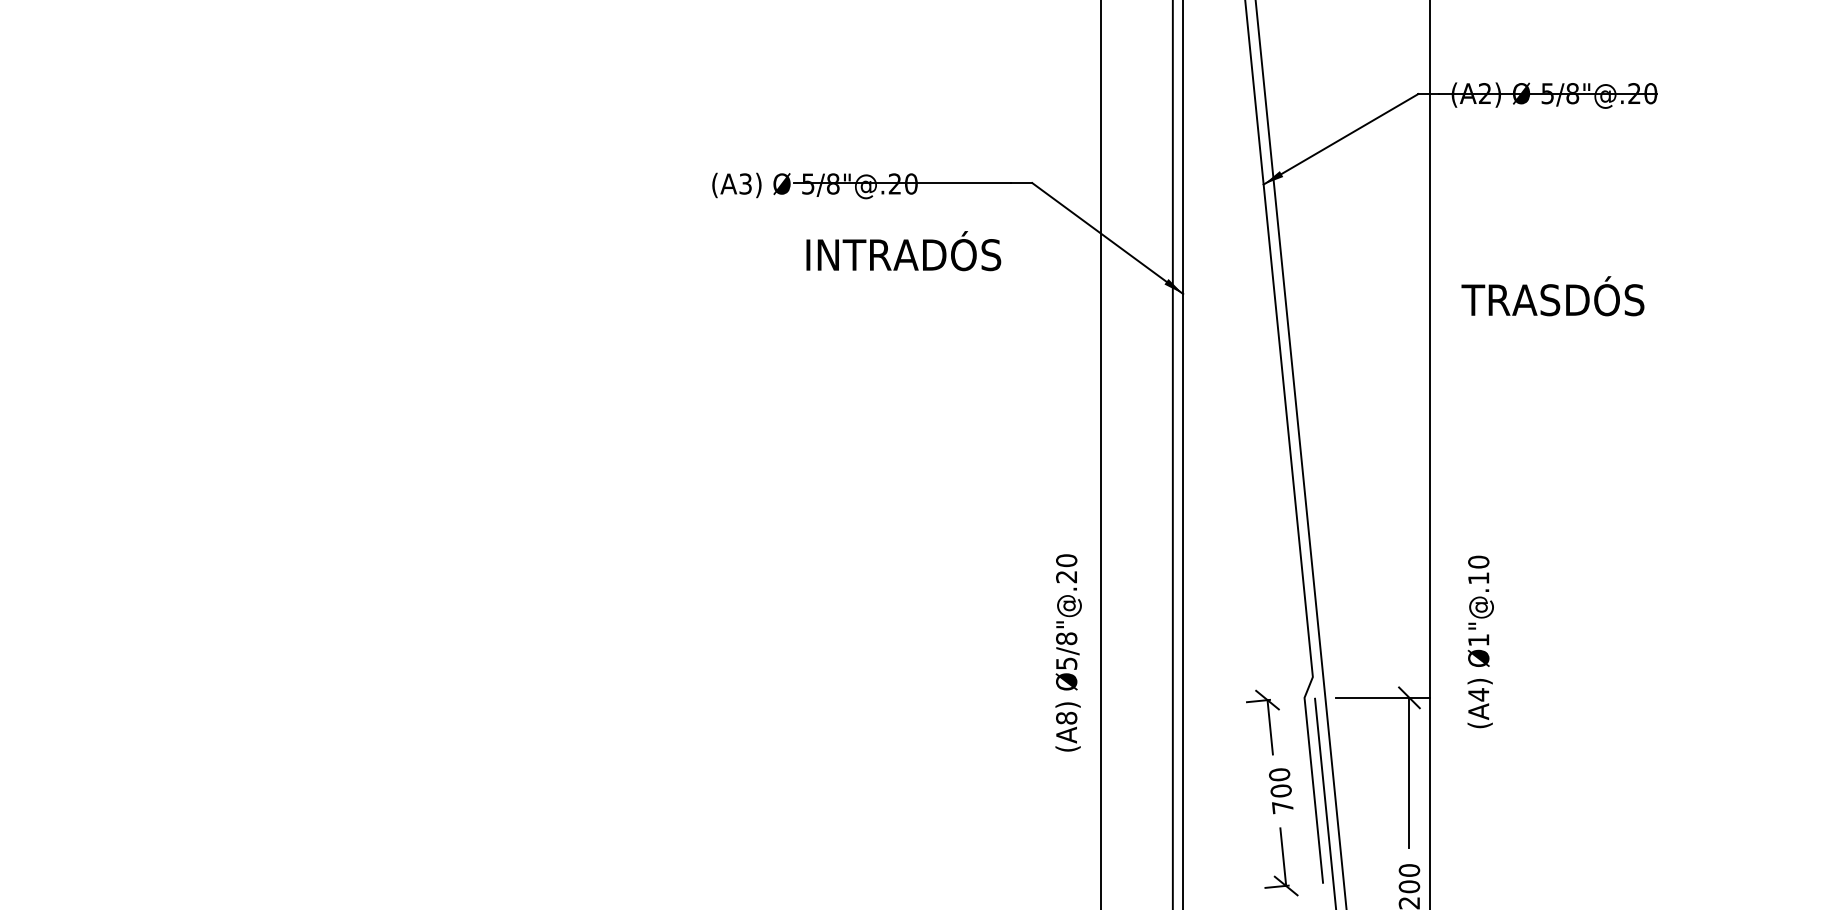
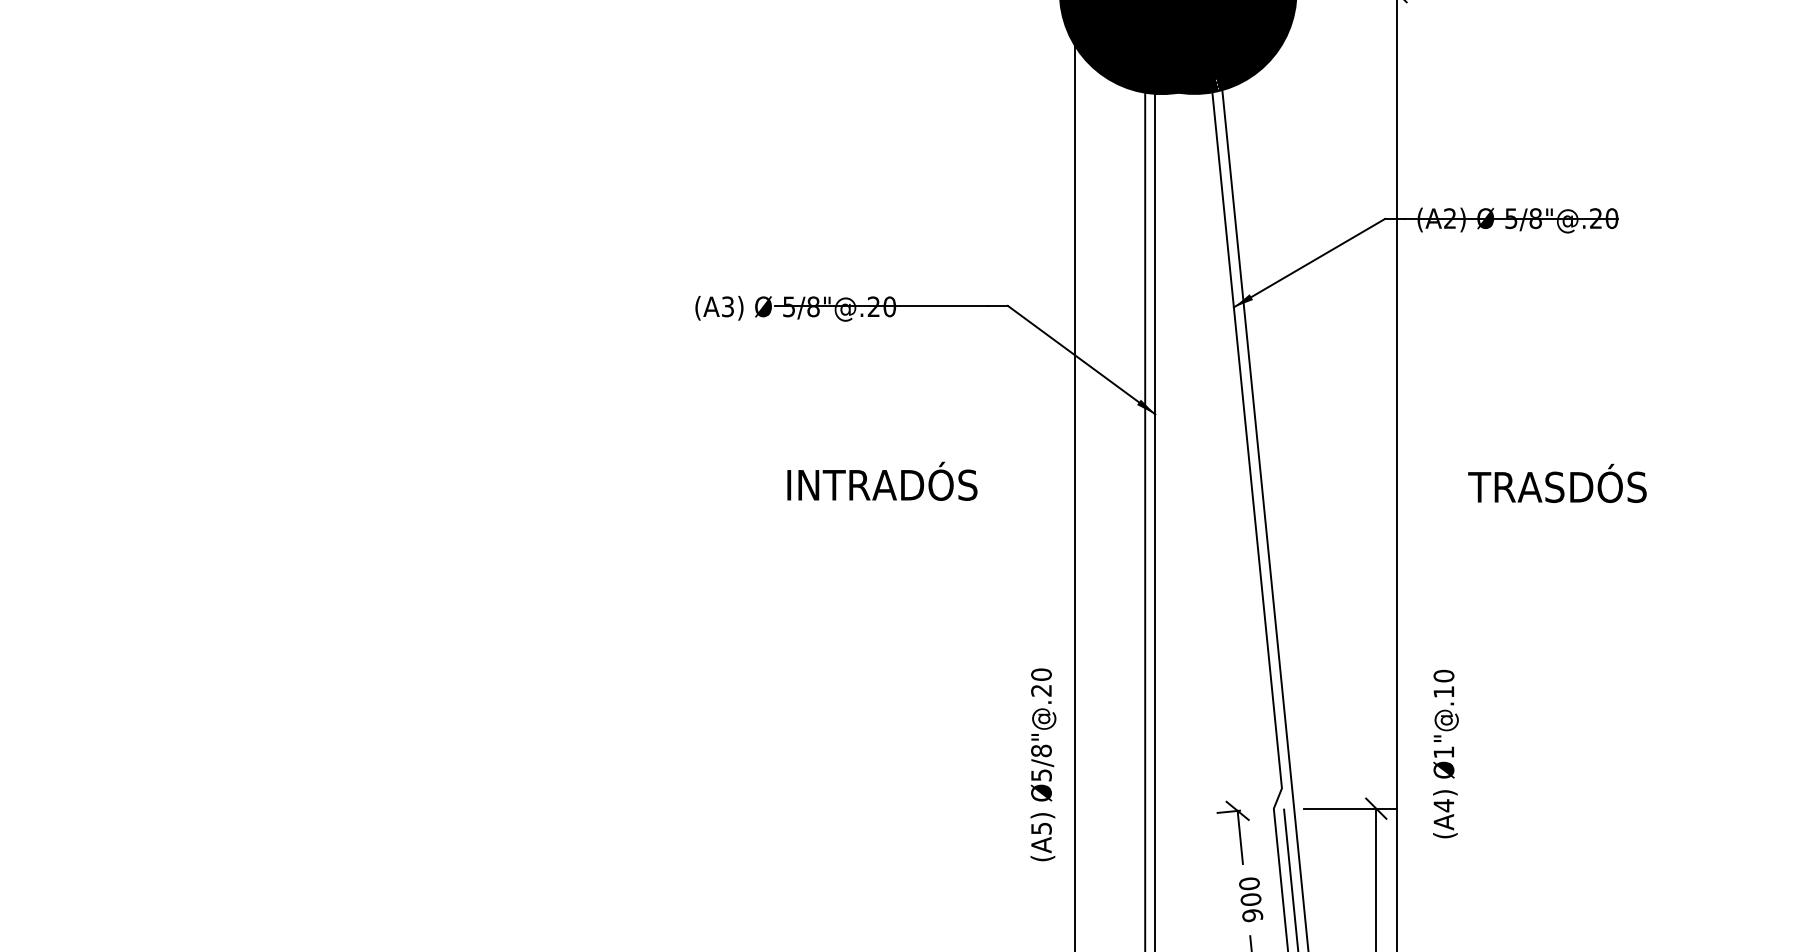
text: (903, 250) -> (882, 480), moved
text: (1553, 295) -> (1557, 482), moved
text: (1066, 718) -> (1041, 828), (A8) -> (A5)
text: (1282, 807) -> (1252, 915), 700 -> 900

